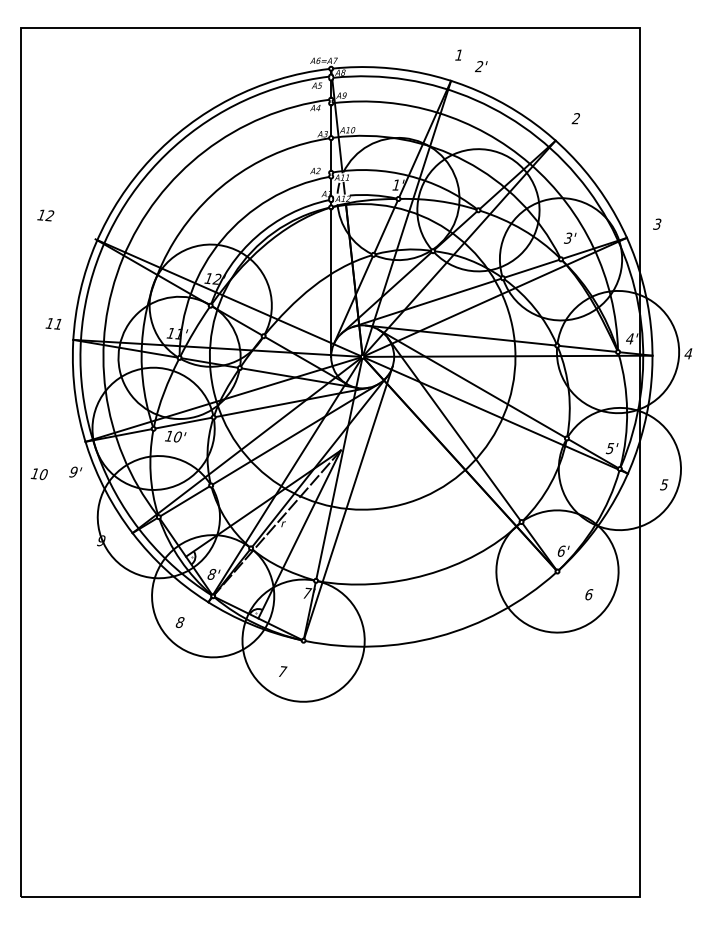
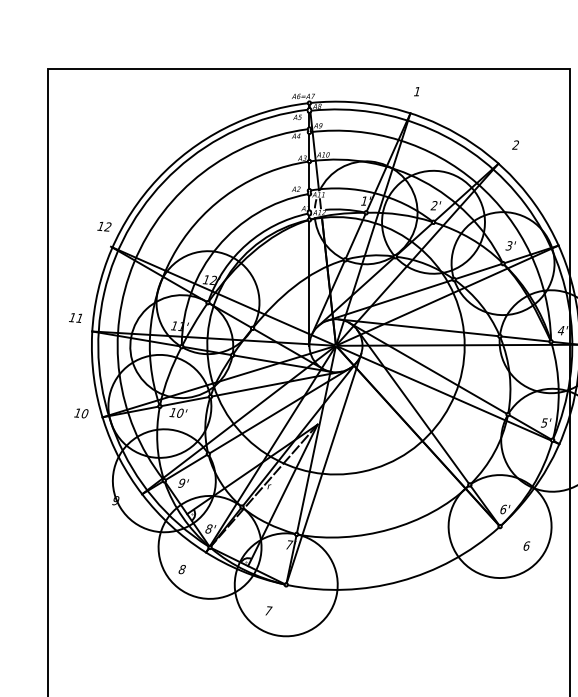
text: (481, 66) -> (436, 205), moved
text: (45, 215) -> (104, 226), moved
text: (75, 471) -> (183, 482), moved
text: (38, 473) -> (80, 412), moved

